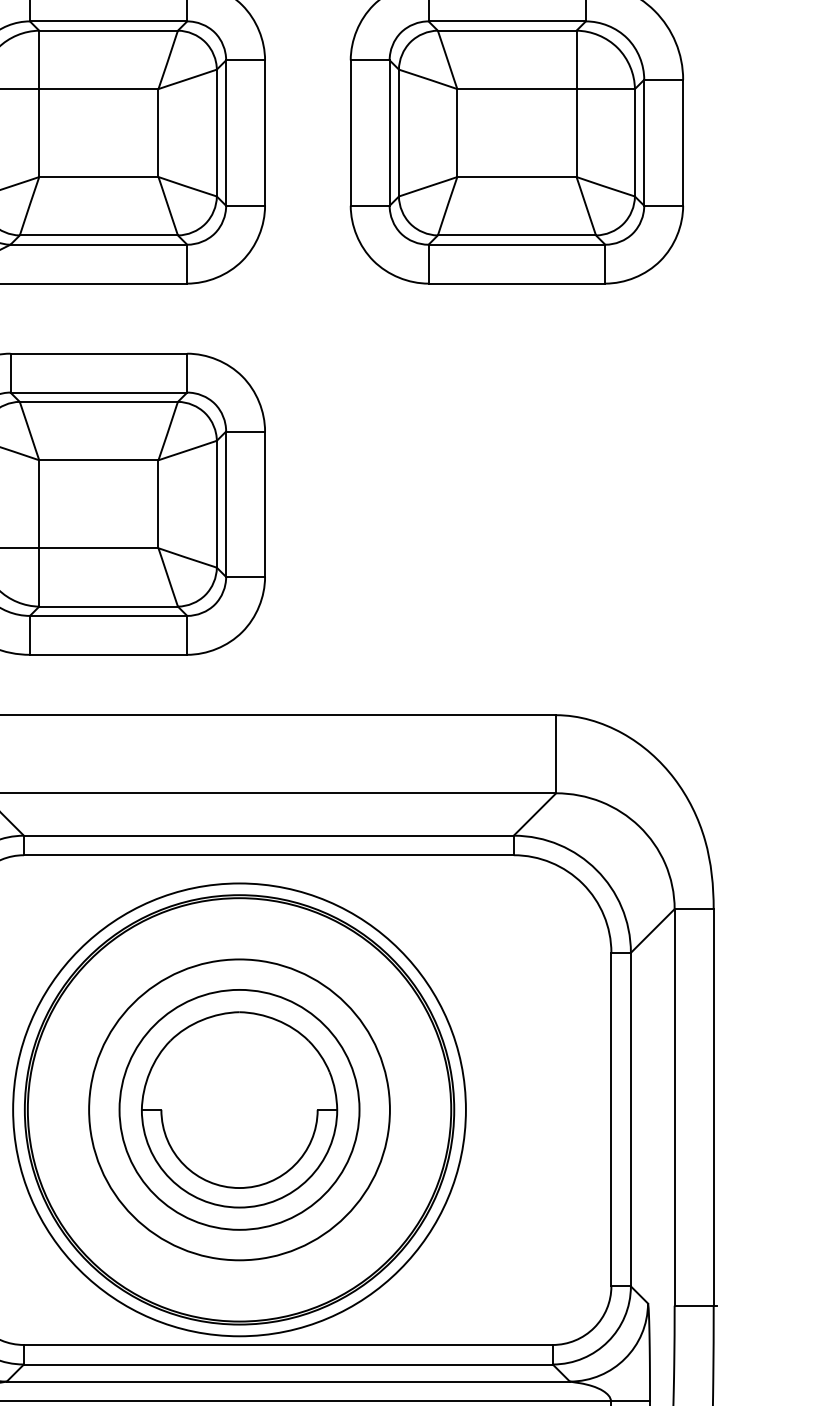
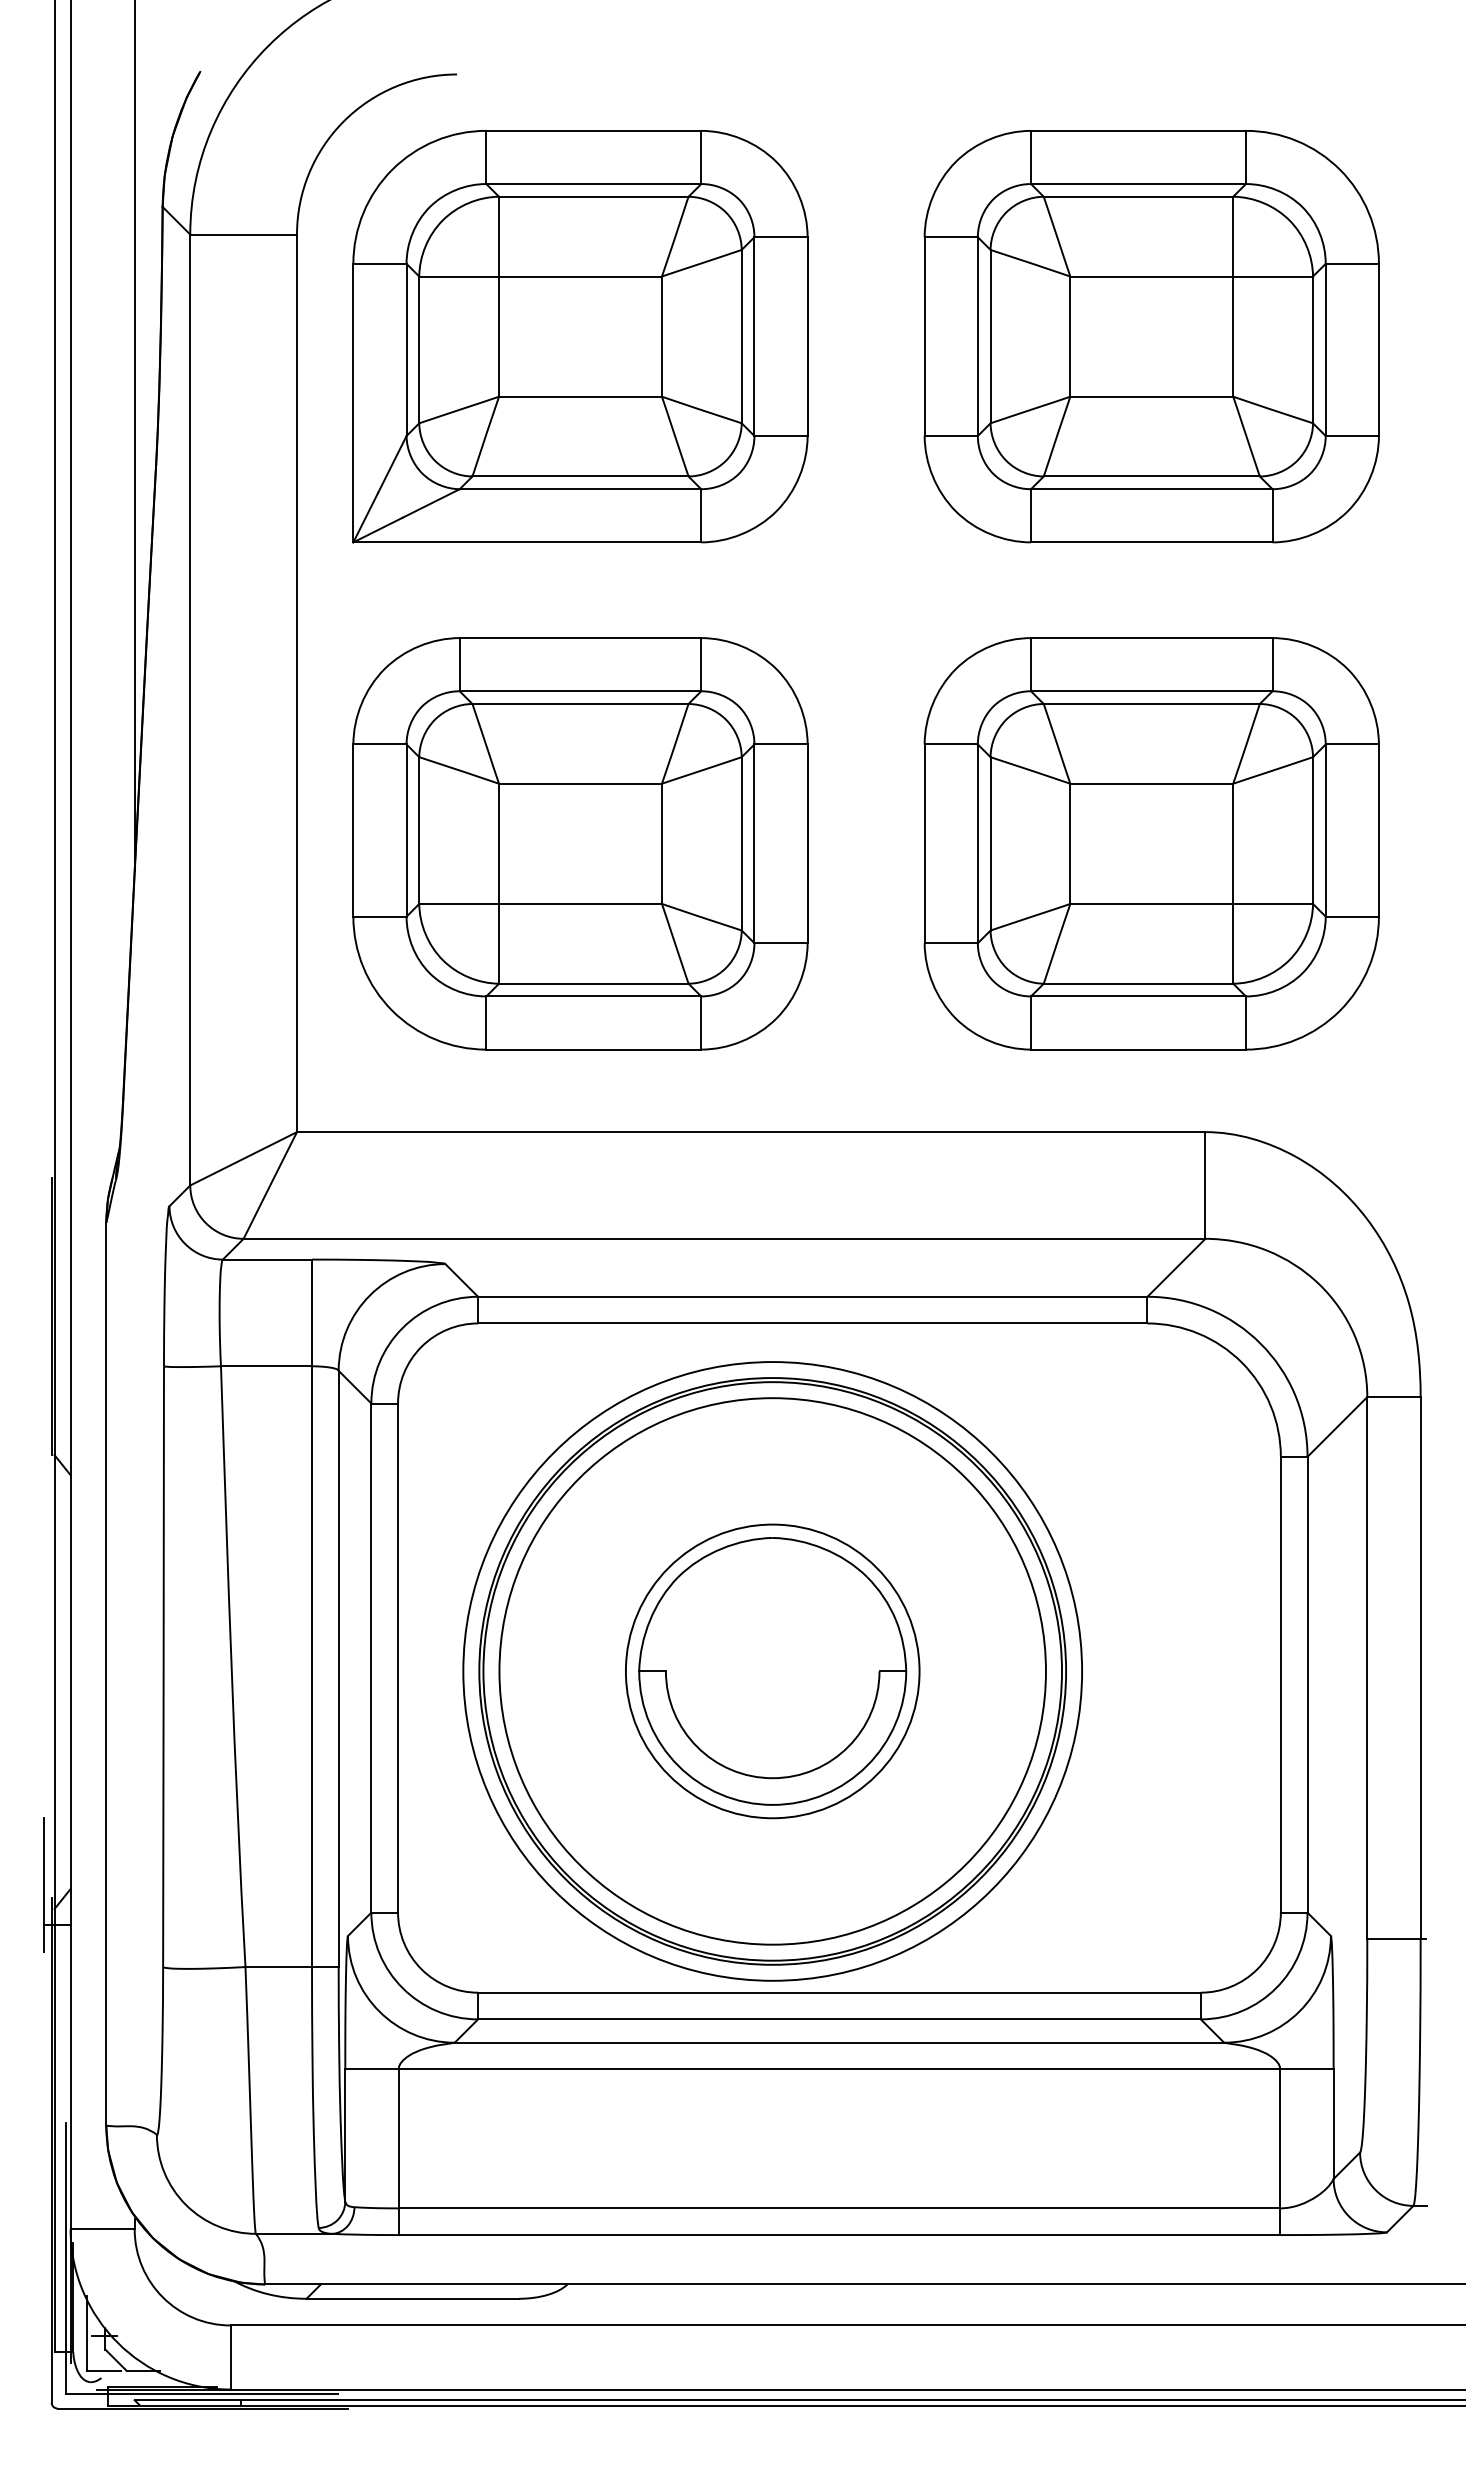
part: (516, 504) -> (1151, 843), added
circle: (239, 1109) -> (772, 1671), size x0.71
circle: (239, 1109) -> (772, 1671), size x1.67

